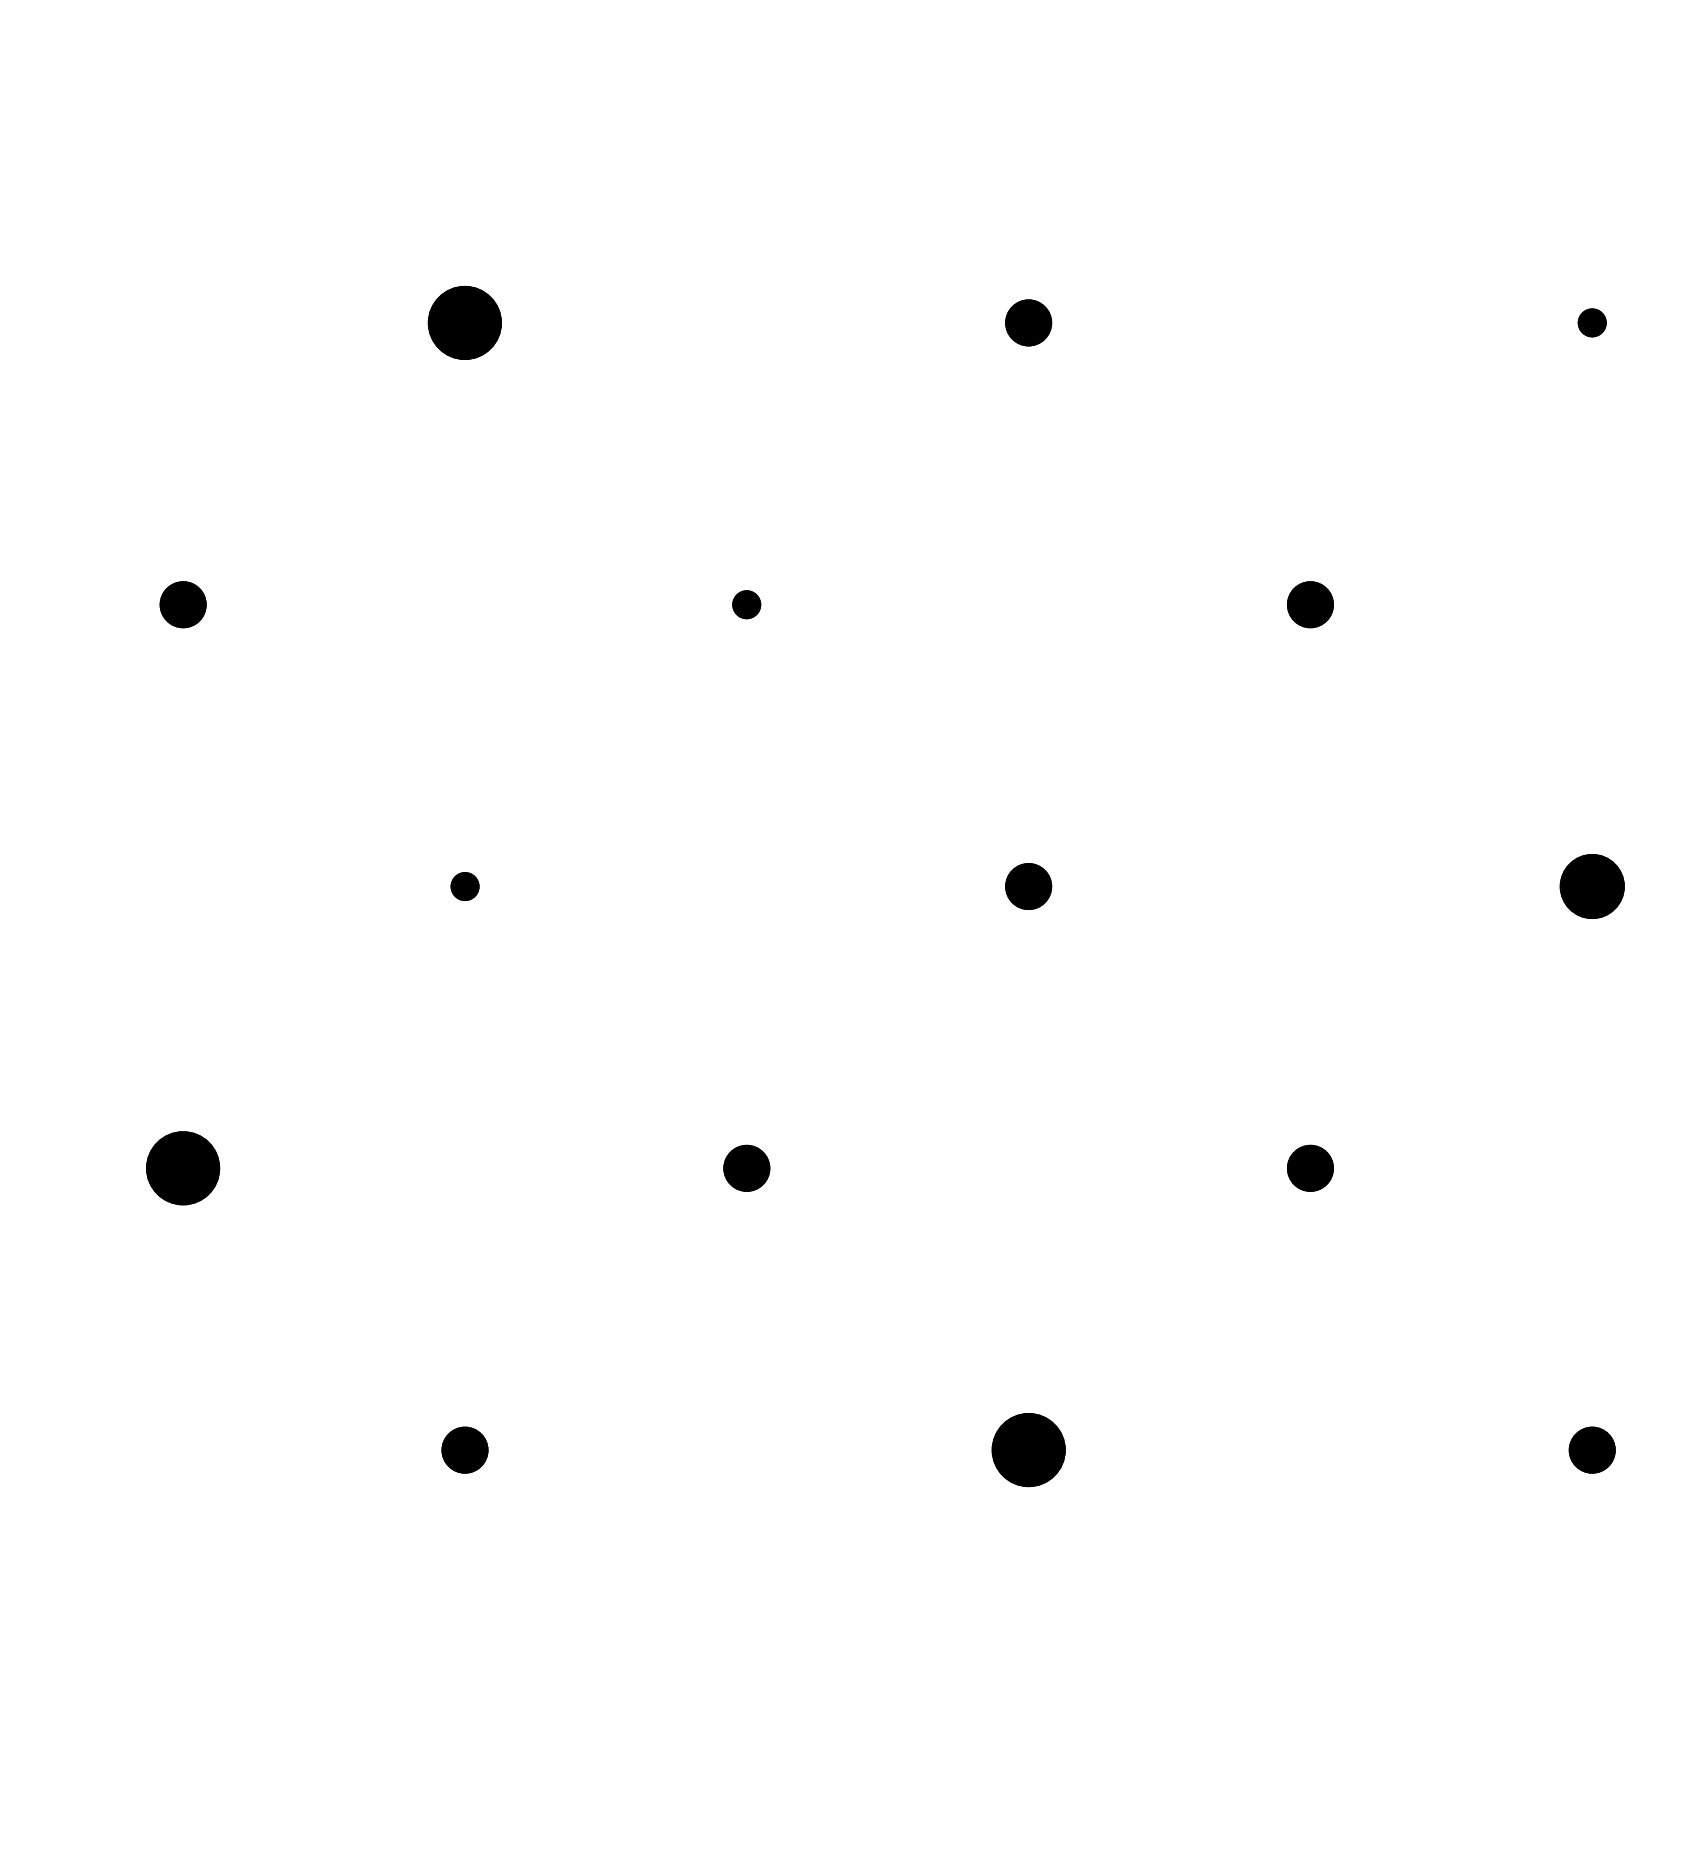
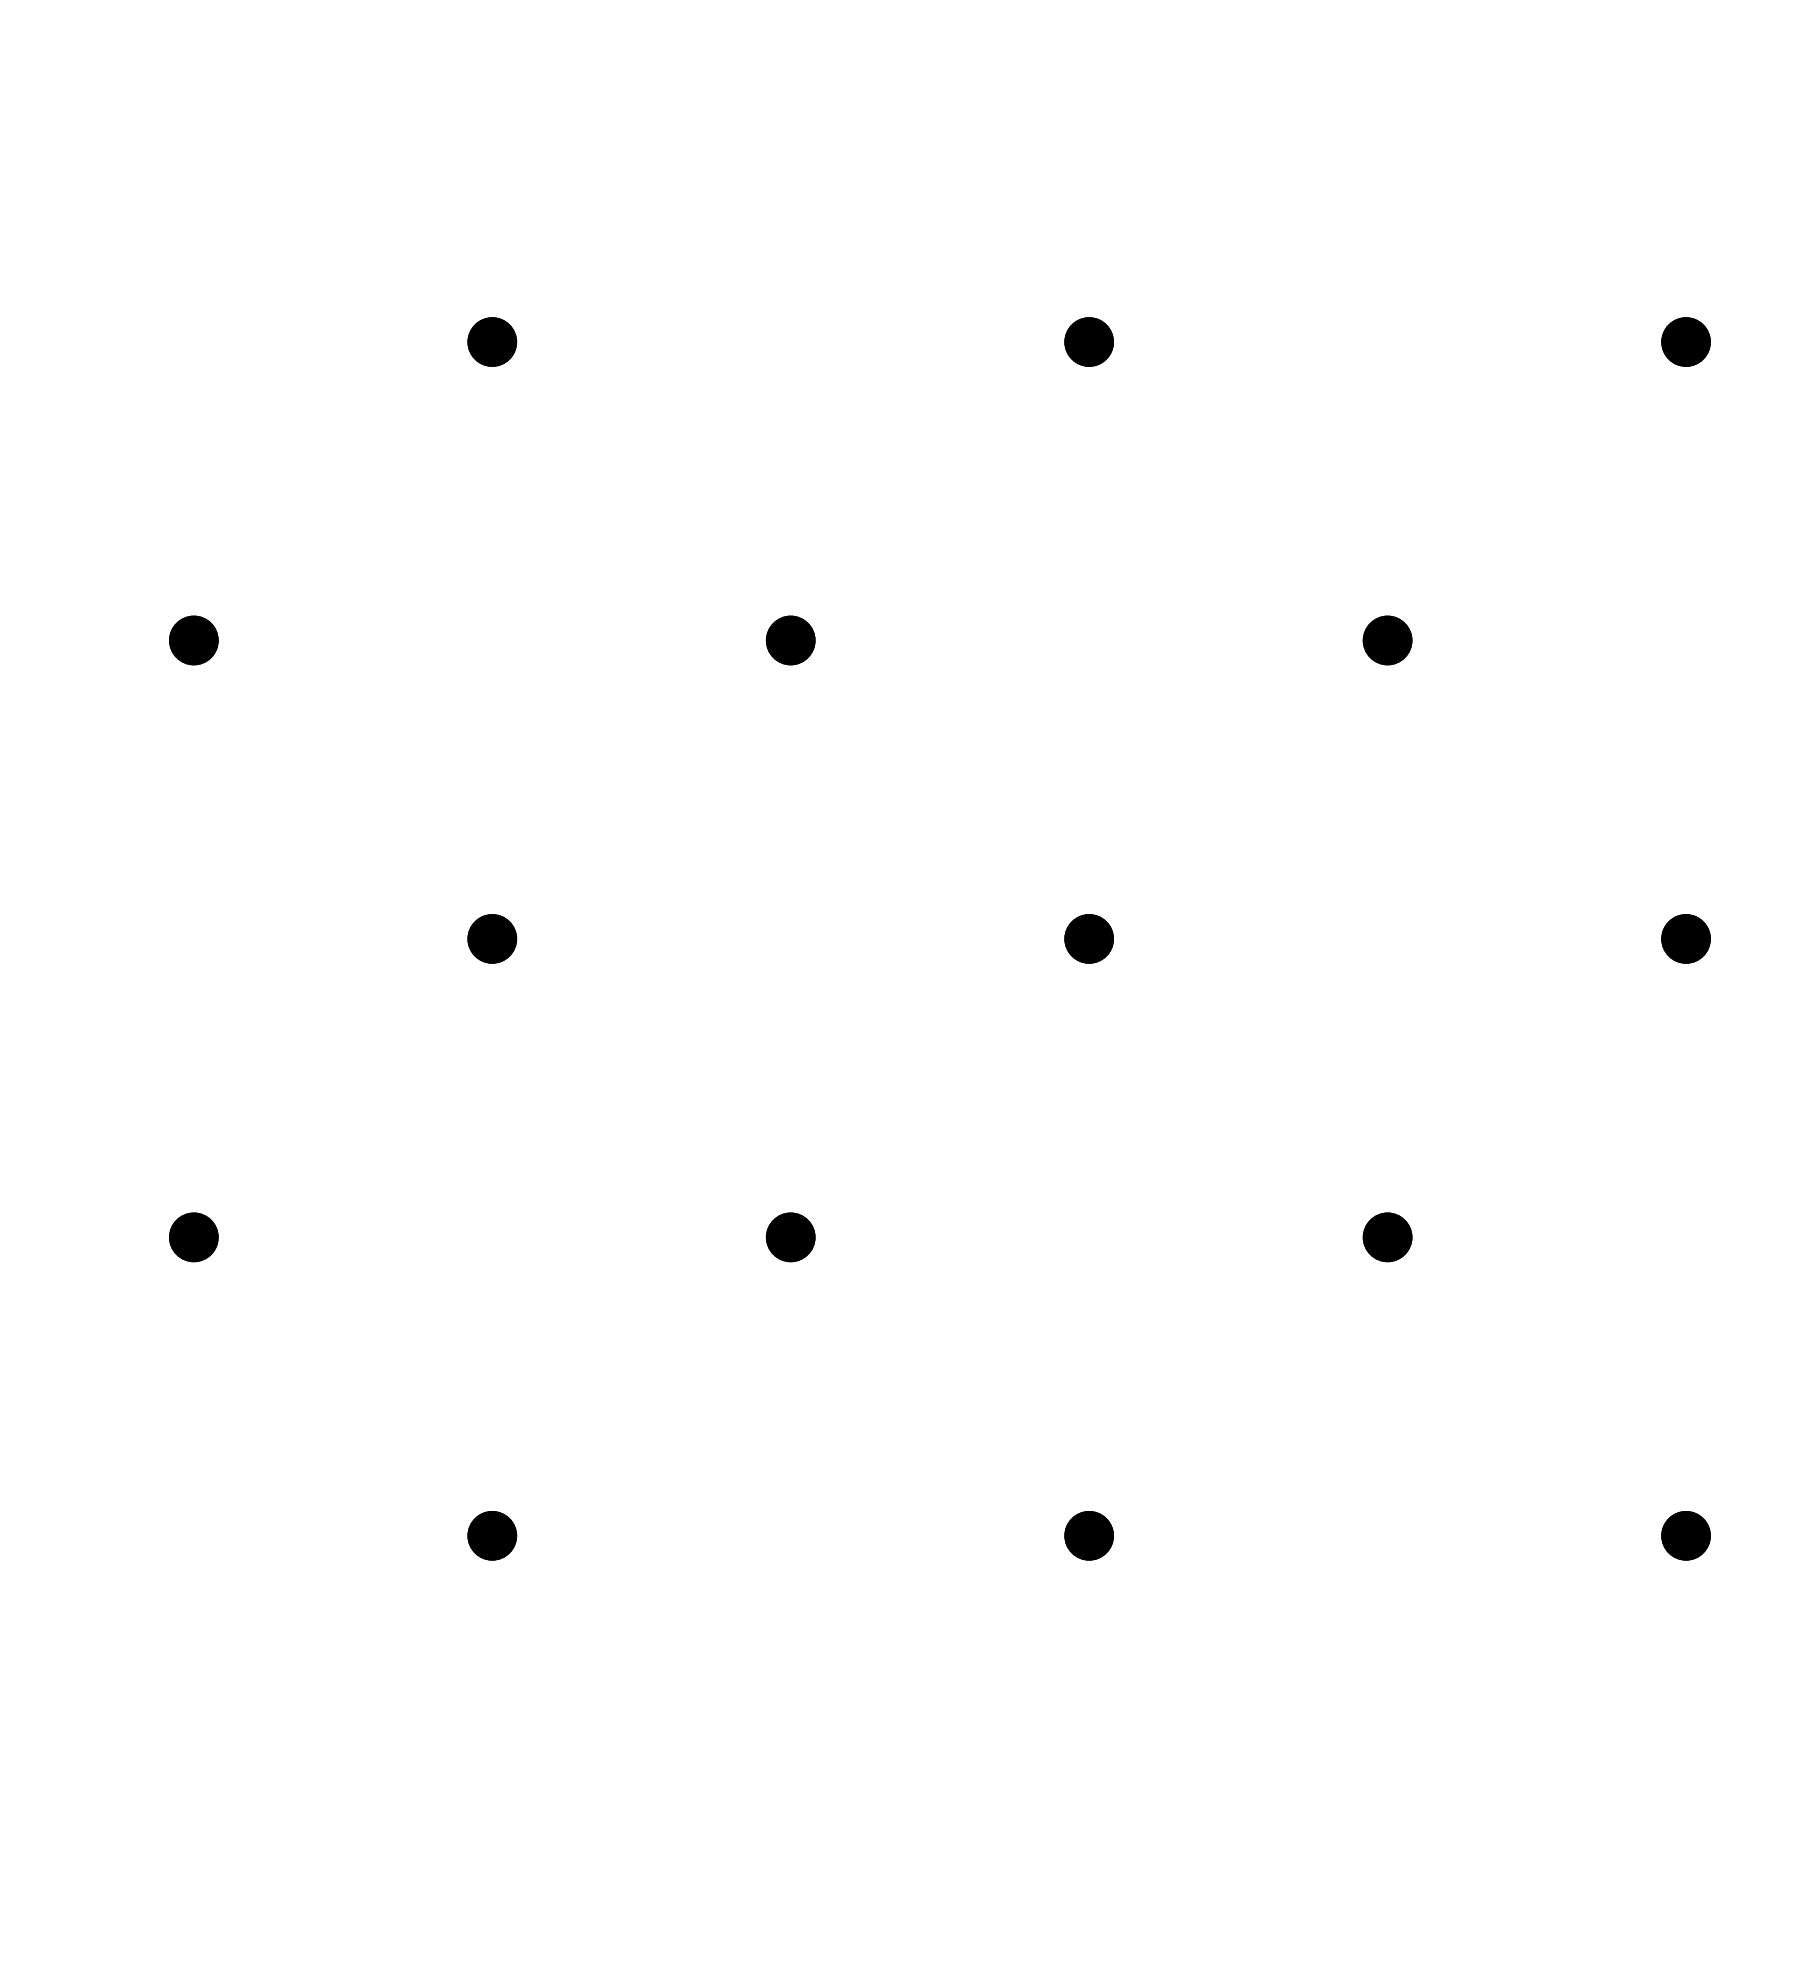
part: (465, 322) -> (492, 341), size x0.62
part: (1591, 322) -> (1685, 341), size x1.67
part: (746, 604) -> (790, 640), size x1.67
part: (465, 886) -> (492, 938), size x1.67
part: (1591, 886) -> (1685, 938), size x0.71
part: (182, 1168) -> (193, 1237), size x0.62
part: (1028, 1449) -> (1088, 1535), size x0.62

